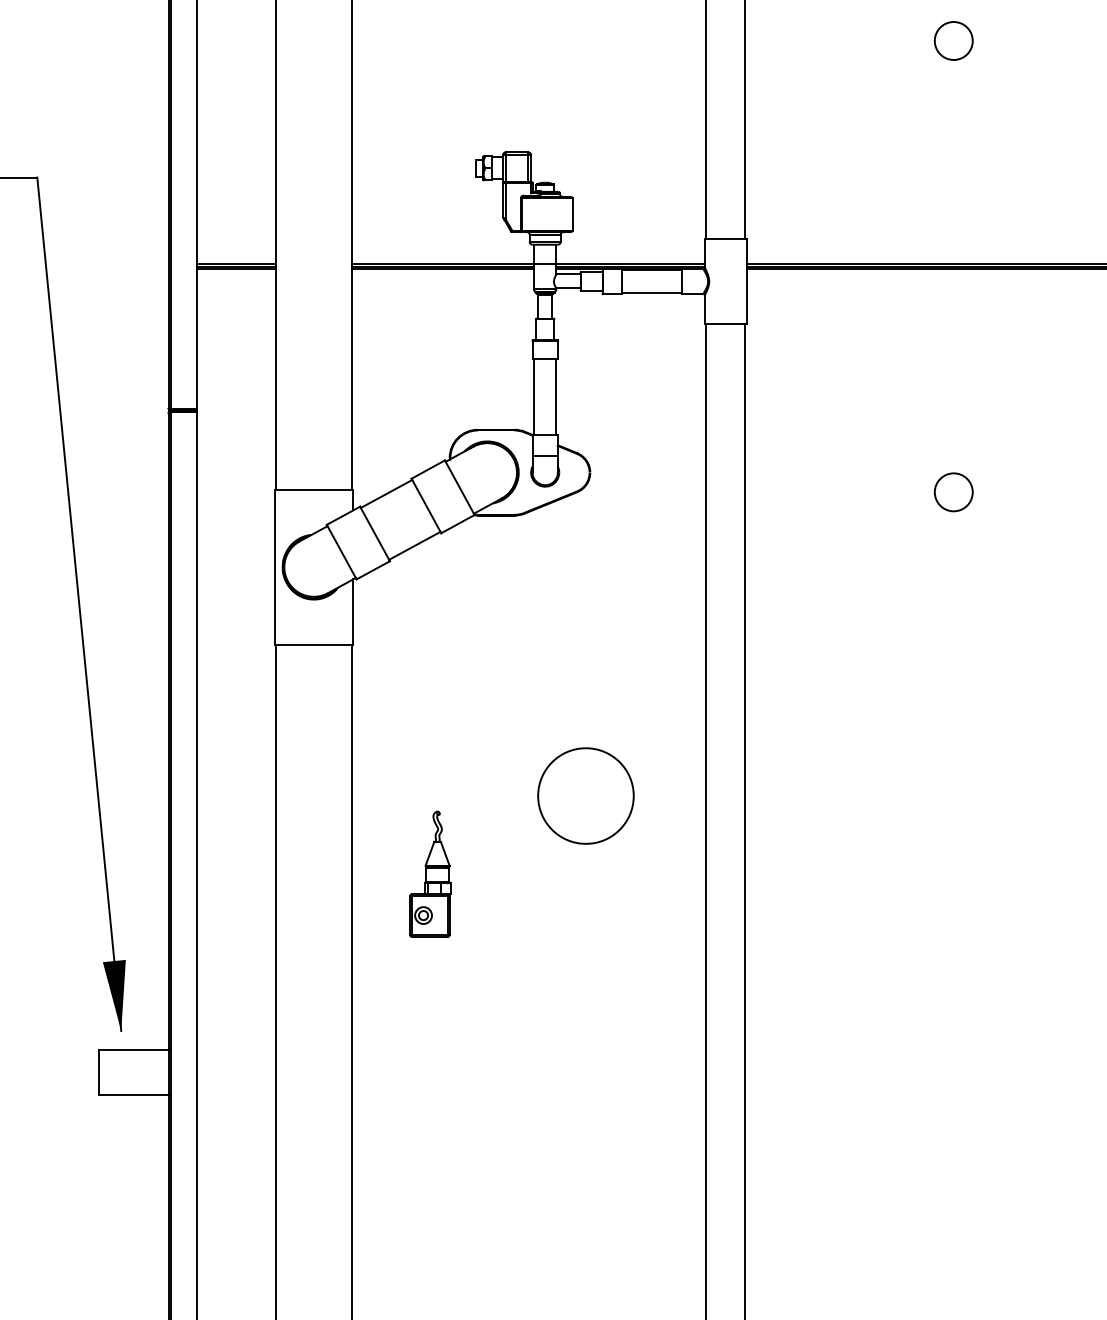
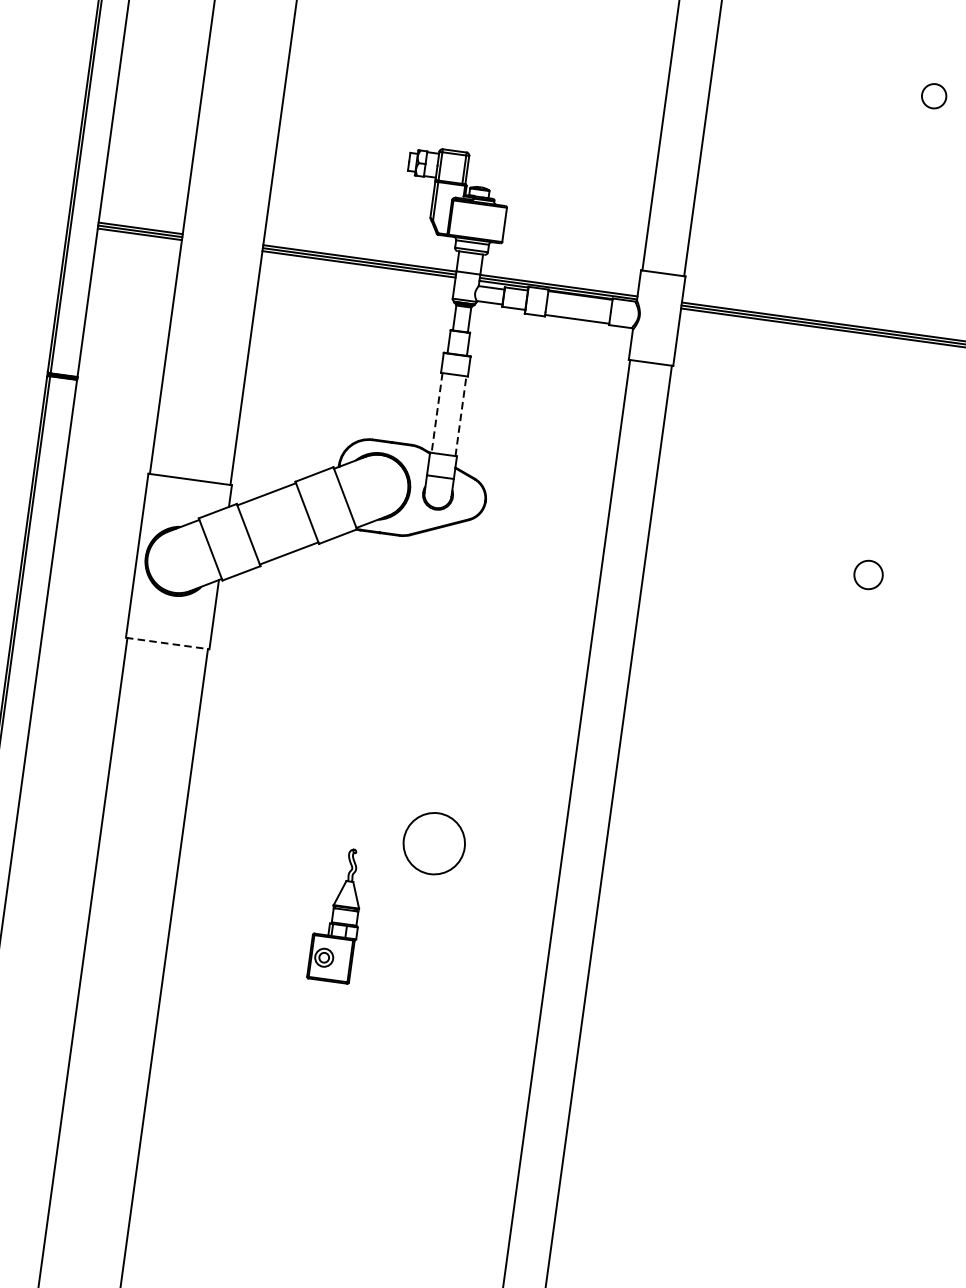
circle: (953, 40) -> (933, 95), size x0.6
line: (533, 397) -> (436, 413), solid -> dashed
line: (556, 397) -> (460, 416), solid -> dashed
circle: (953, 492) -> (868, 575), size x0.7
line: (314, 644) -> (168, 643), solid -> dashed
circle: (585, 795) -> (433, 843), size x0.6
part: (430, 873) -> (337, 914), moved

